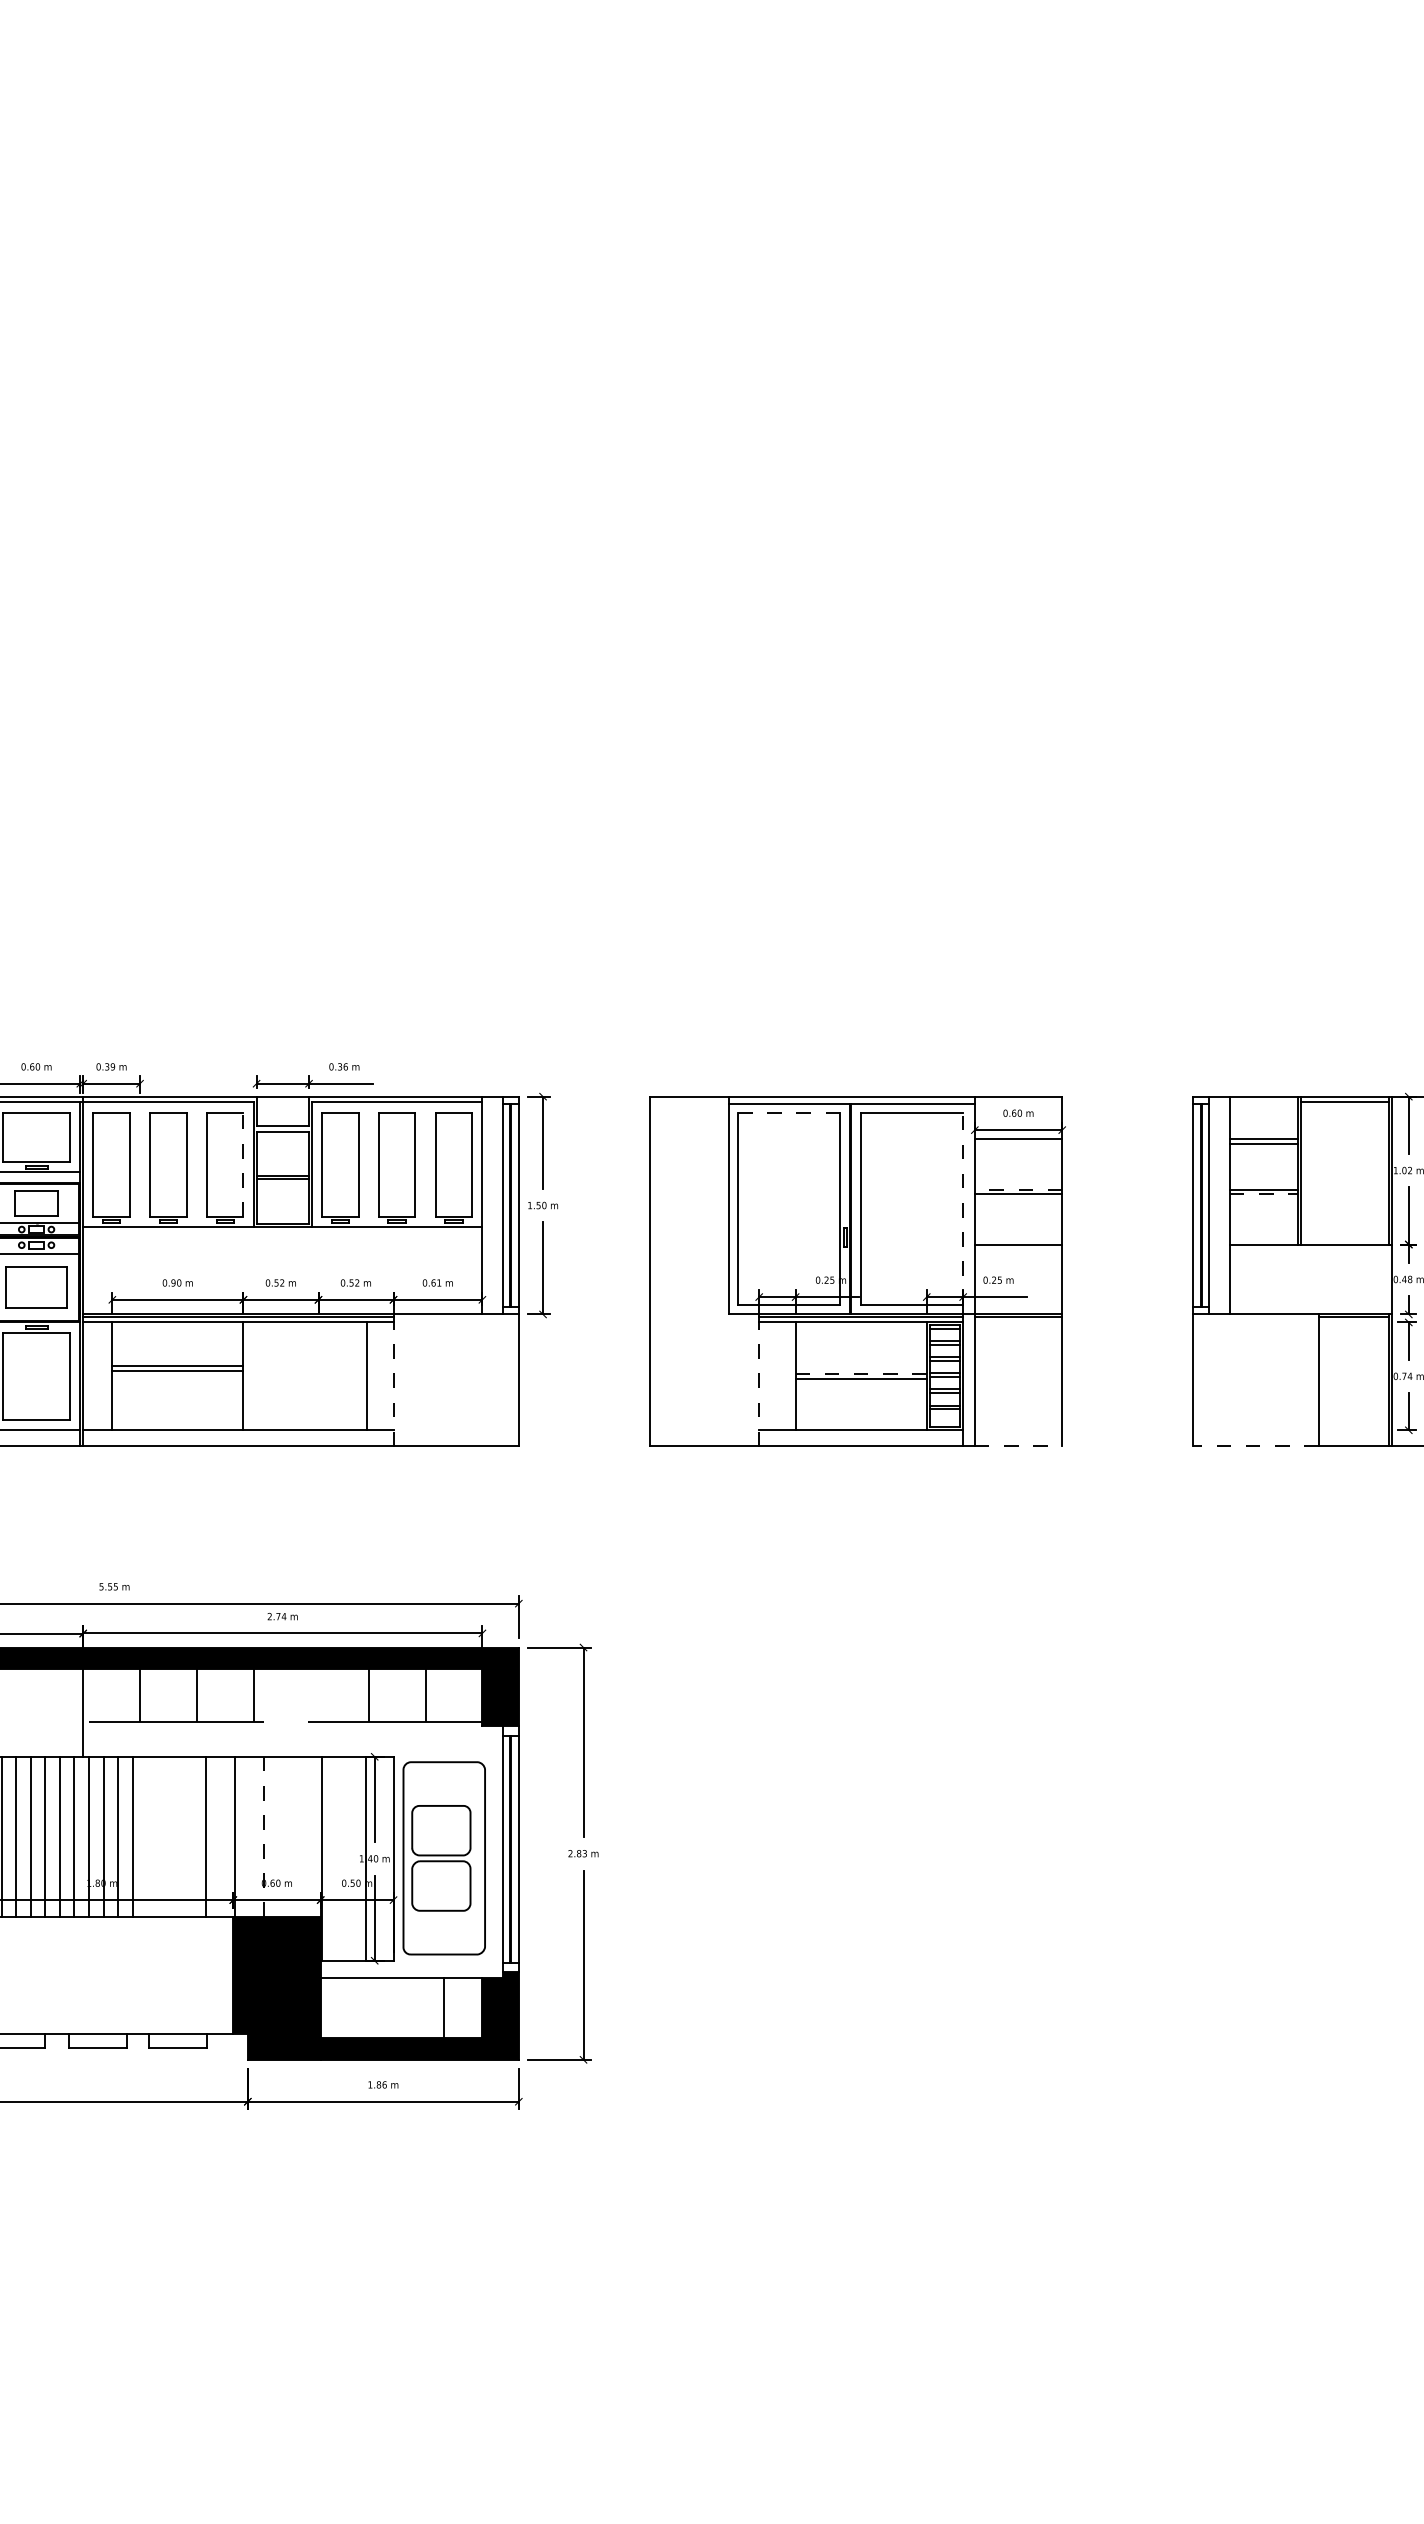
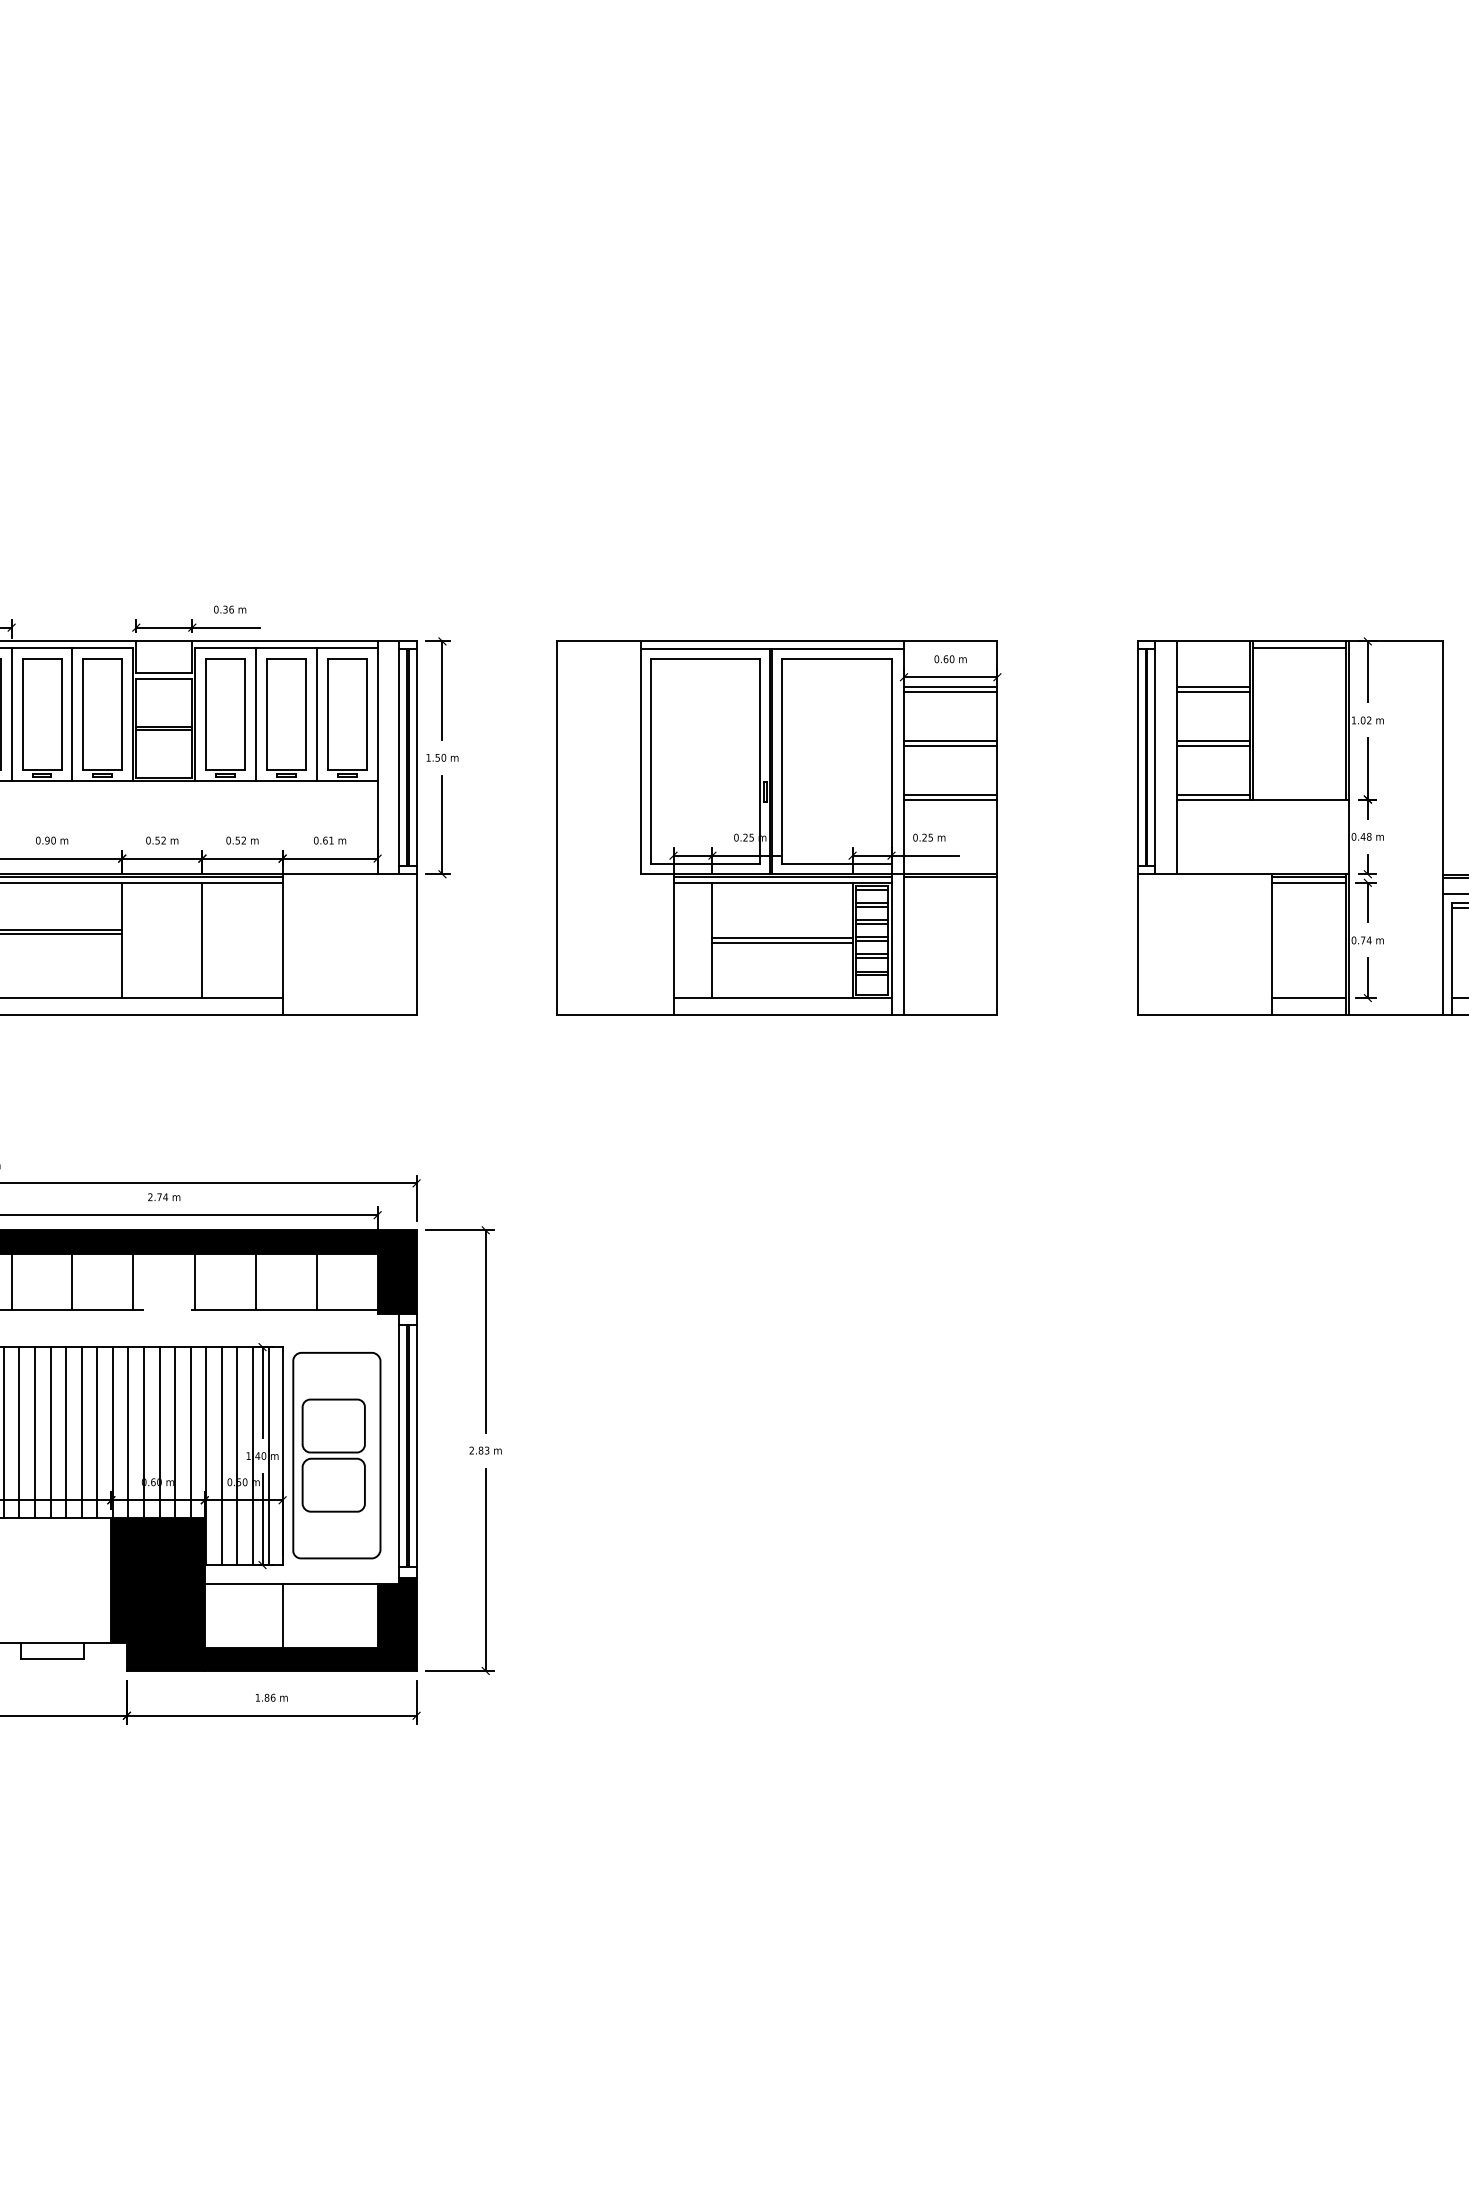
line: (789, 1113) -> (705, 659), dashed -> solid
line: (1018, 1143) -> (950, 691), added
line: (140, 1164) -> (12, 713), added
line: (196, 1164) -> (72, 713), added
line: (243, 1164) -> (122, 713), dashed -> solid
line: (368, 1164) -> (255, 713), added
line: (425, 1164) -> (316, 713), added
line: (1018, 1189) -> (950, 740), dashed -> solid
line: (1264, 1194) -> (1213, 746), dashed -> solid
line: (963, 1209) -> (891, 762), dashed -> solid
line: (1018, 1240) -> (950, 795), added
line: (1263, 1240) -> (1212, 795), added
line: (1353, 1322) -> (1308, 882), added
line: (861, 1374) -> (782, 938), dashed -> solid
line: (366, 1376) -> (202, 940), moved
line: (393, 1380) -> (282, 944), dashed -> solid
line: (759, 1380) -> (673, 944), dashed -> solid
line: (1353, 1430) -> (1308, 998), added
line: (1018, 1446) -> (950, 1015), dashed -> solid
line: (1256, 1446) -> (1205, 1015), dashed -> solid
line: (311, 1695) -> (194, 1281), added
line: (147, 1836) -> (19, 1432), added
line: (161, 1836) -> (34, 1432), added
line: (176, 1836) -> (50, 1432), added
line: (191, 1836) -> (66, 1432), added
line: (220, 1836) -> (97, 1432), added
line: (249, 1836) -> (128, 1432), added
line: (263, 1836) -> (143, 1432), dashed -> solid
line: (278, 1836) -> (159, 1432), added
line: (293, 1836) -> (175, 1432), added
line: (307, 1836) -> (190, 1432), added
line: (336, 1858) -> (221, 1455), added
line: (351, 1858) -> (237, 1455), added
line: (380, 1858) -> (268, 1455), added
line: (443, 2007) -> (282, 1615), moved

